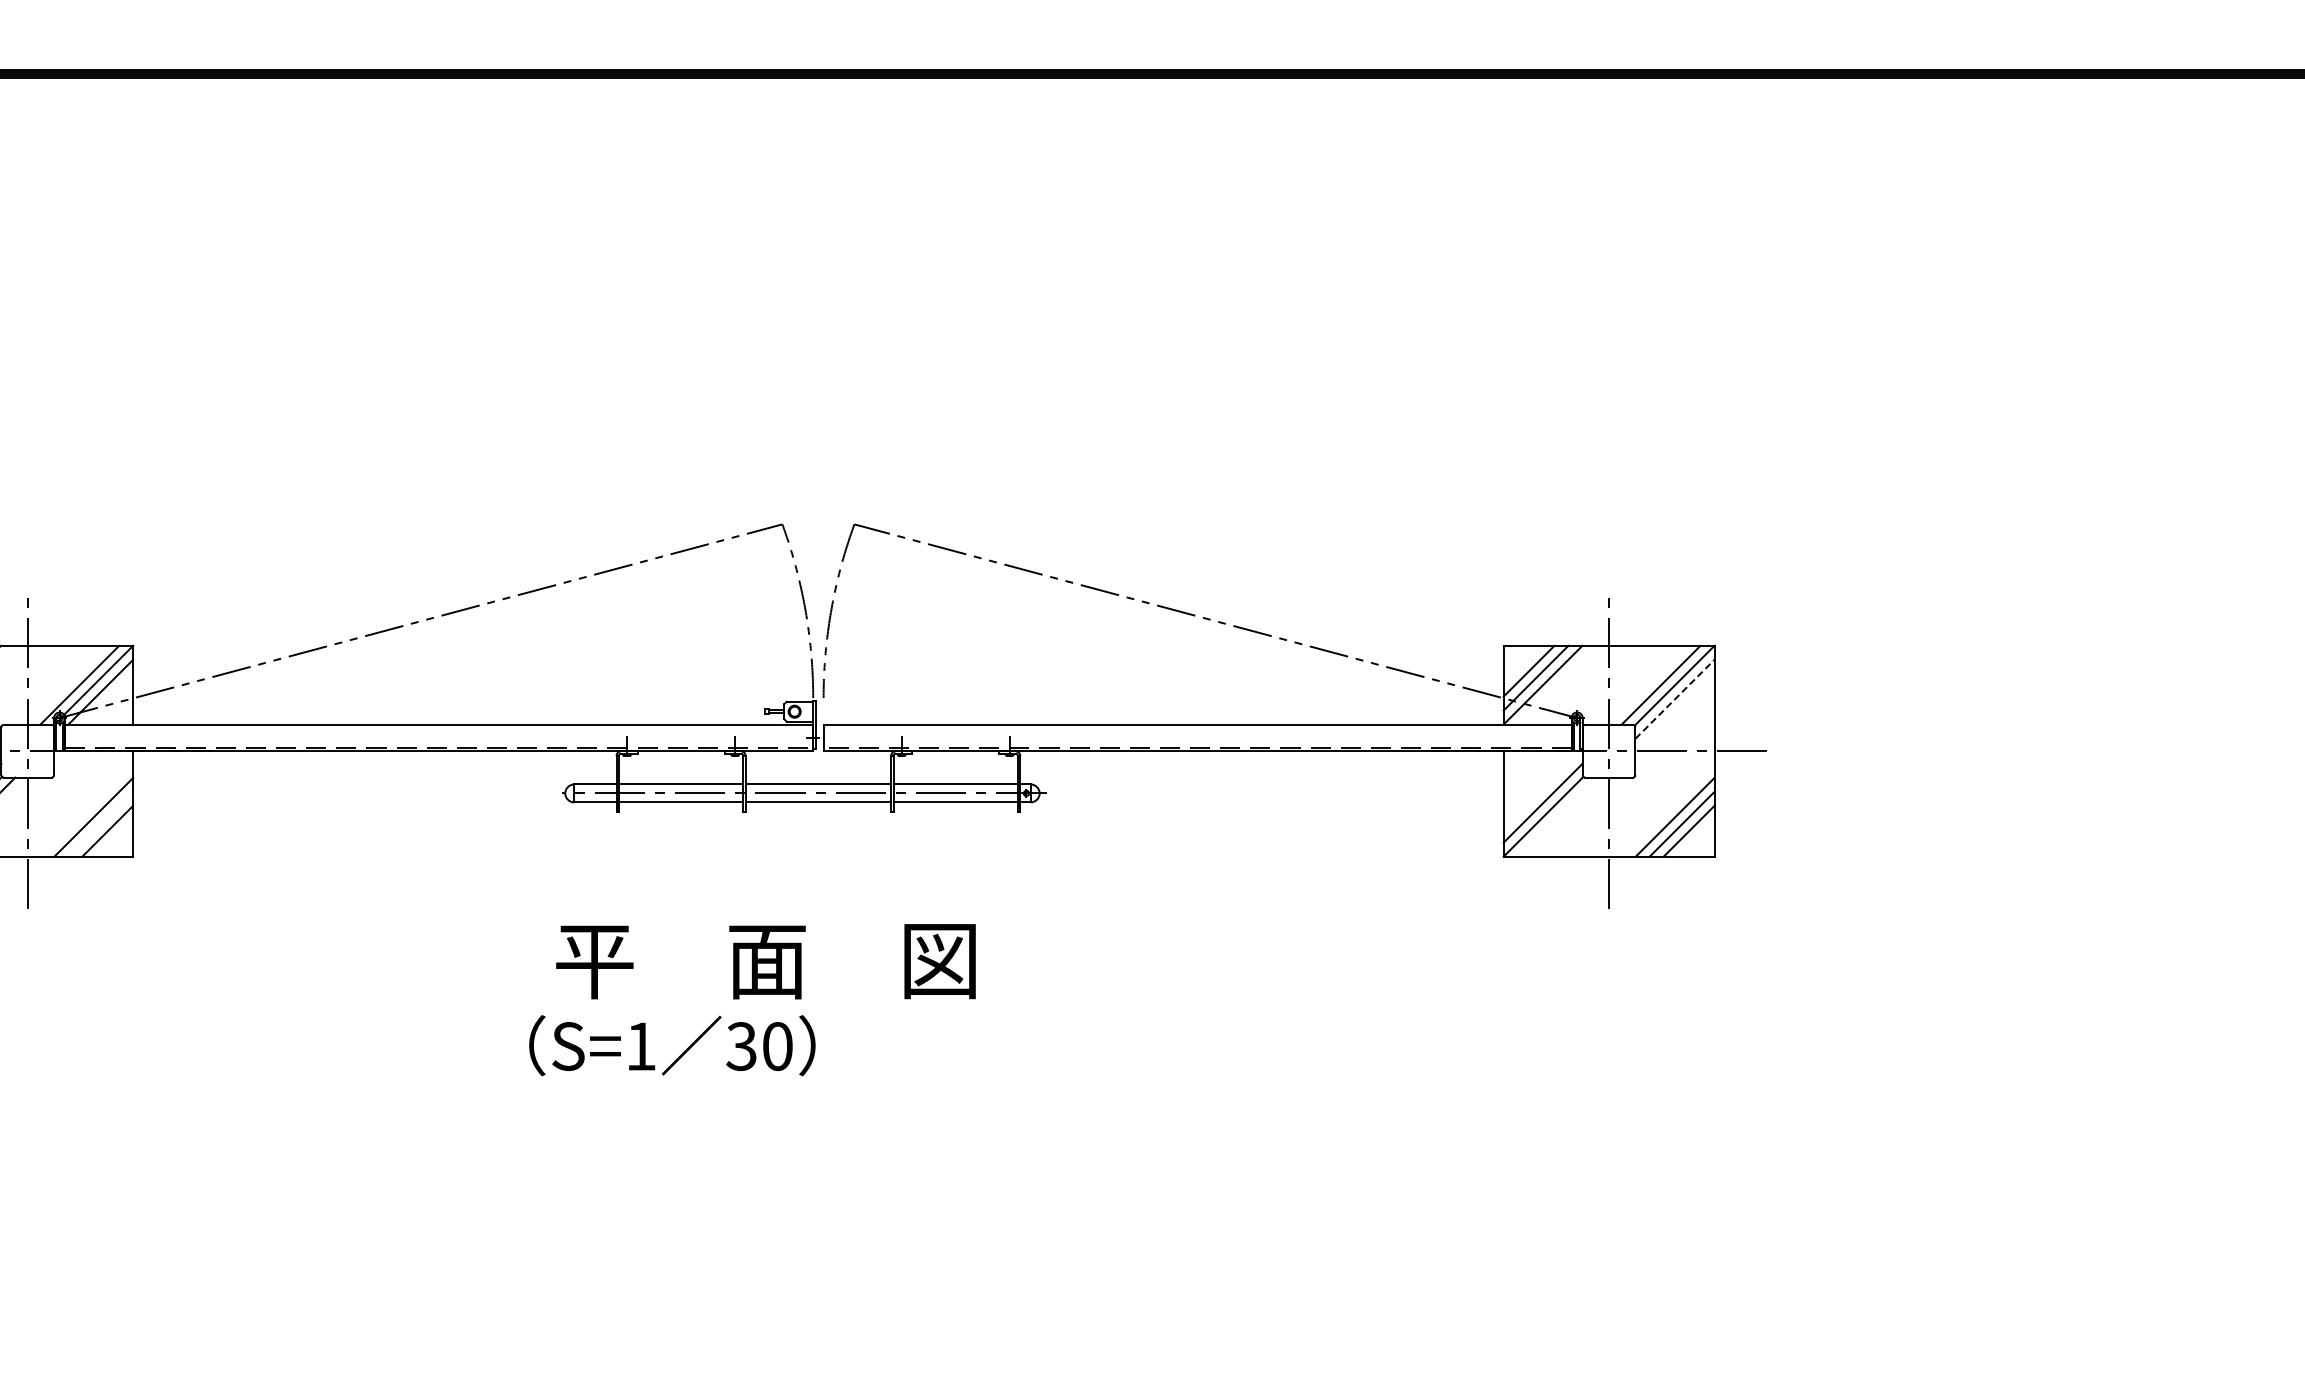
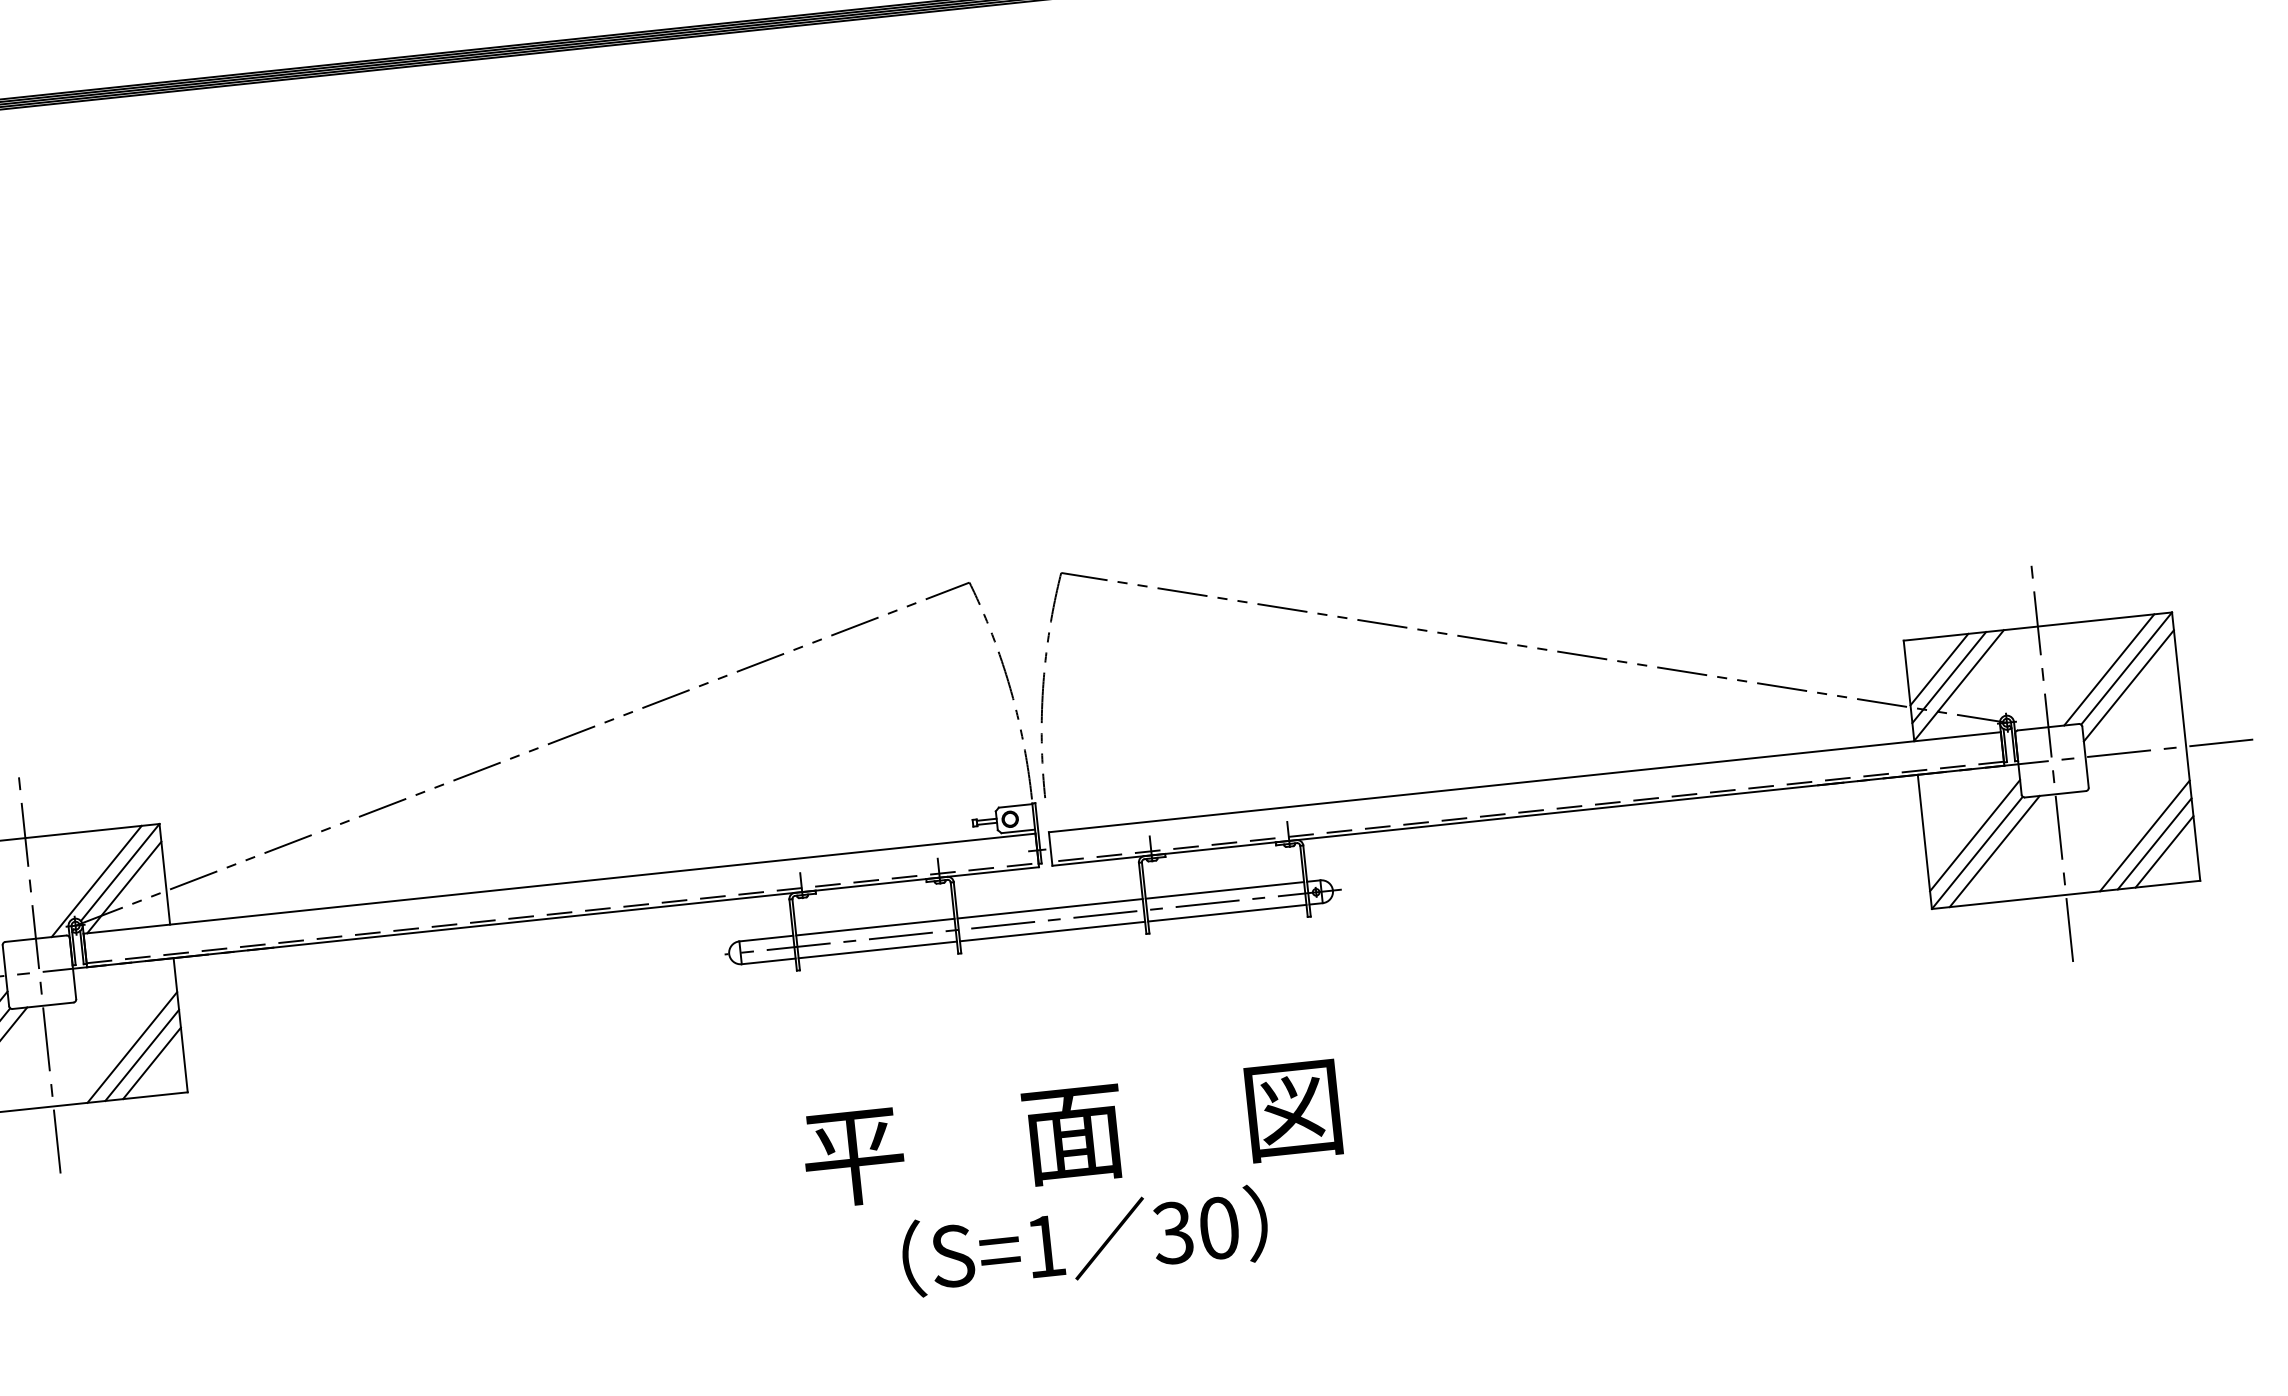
line: (1674, 699) -> (2128, 686), dashed -> solid
line: (1556, 816) -> (1993, 850), added
line: (100, 823) -> (141, 1054), added
text: (765, 961) -> (1071, 1134), moved
text: (672, 1045) -> (1085, 1240), moved

